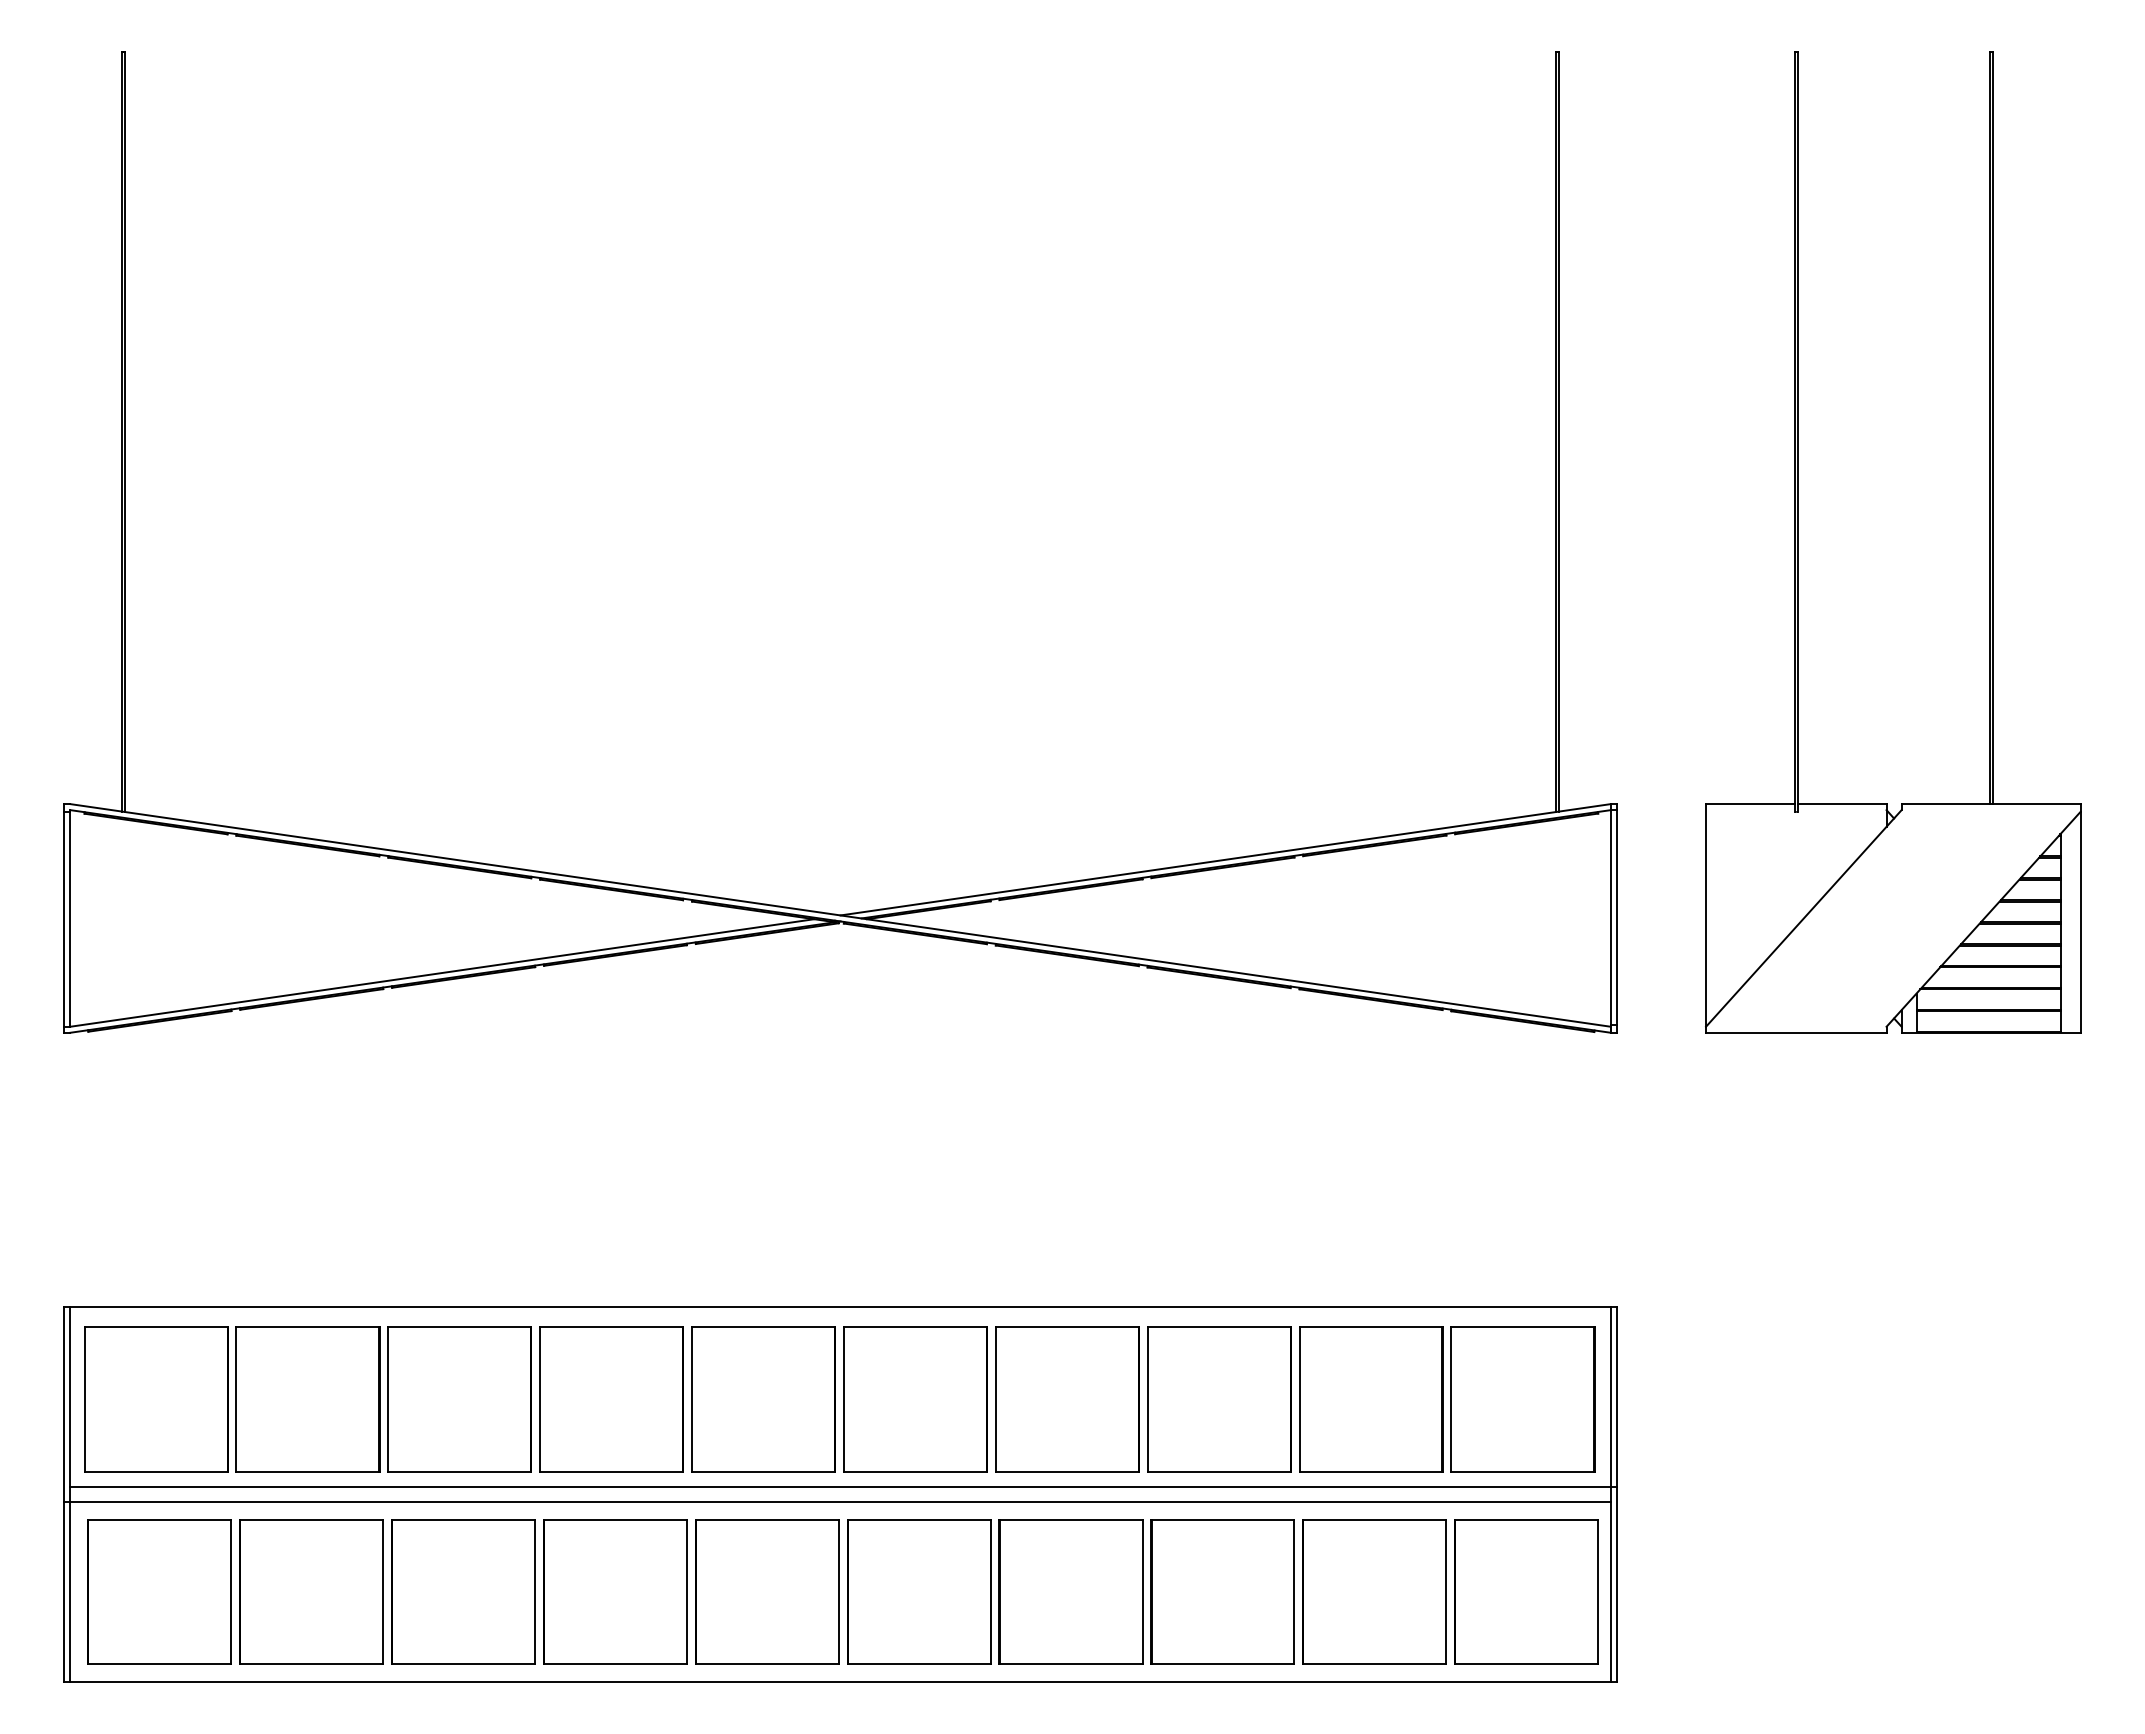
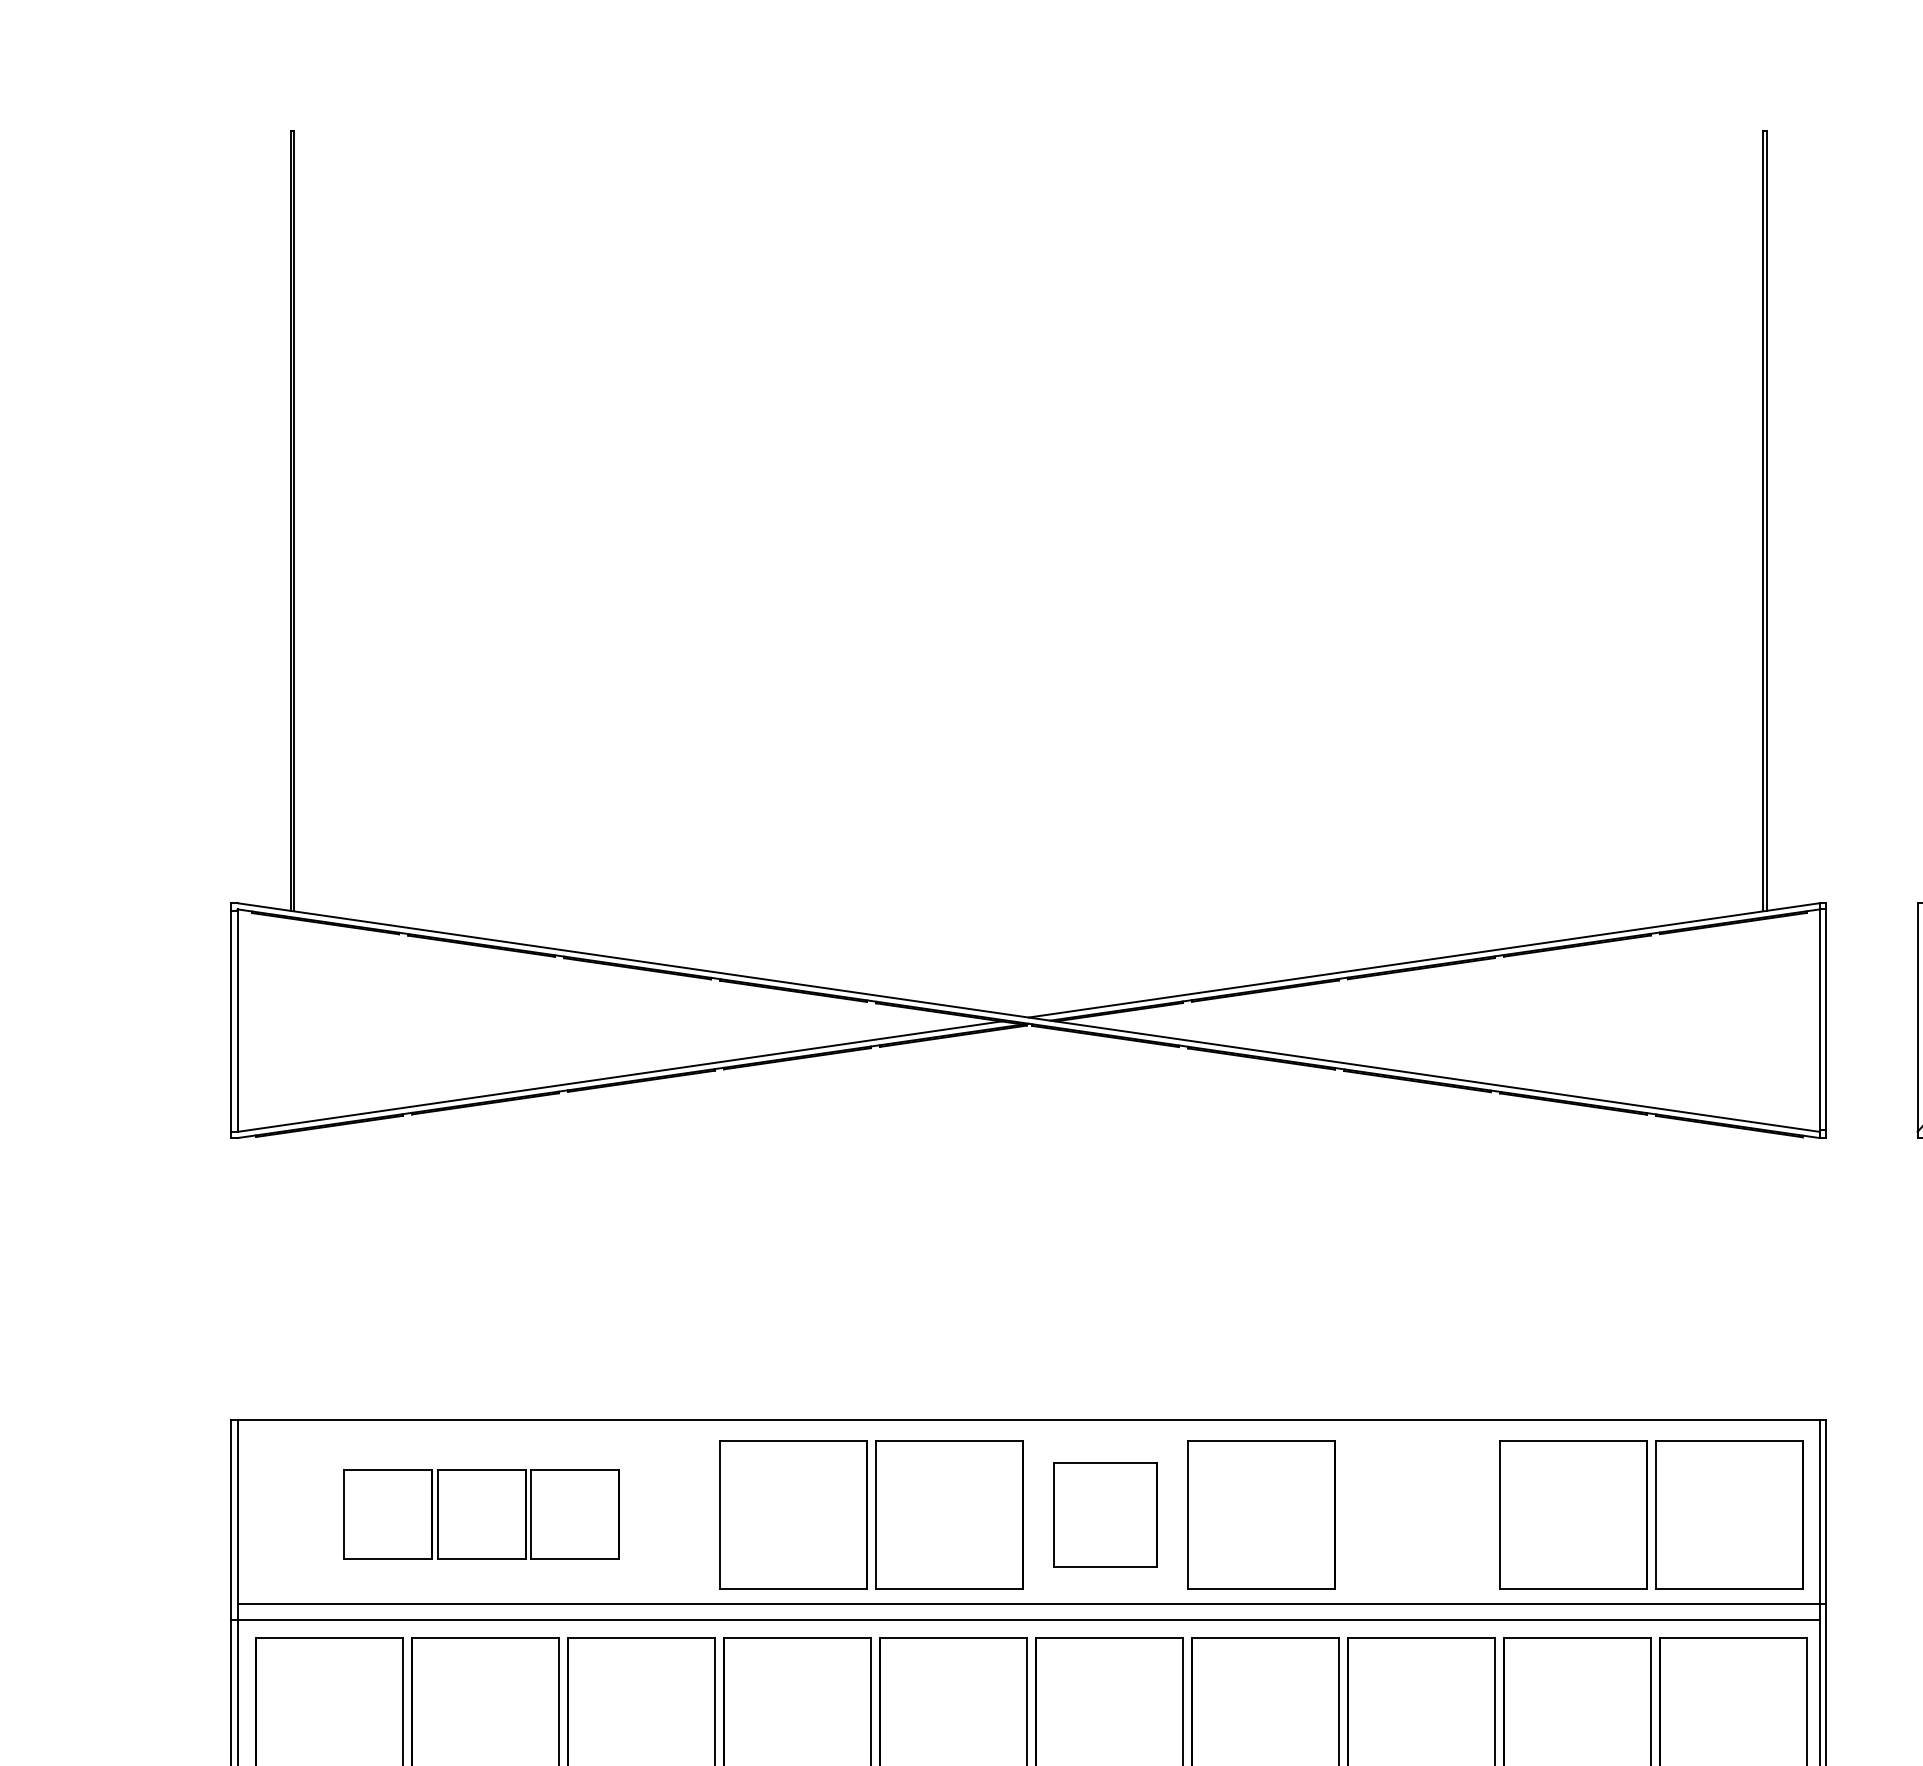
part: (307, 1399) -> (481, 1514), size x0.6
part: (915, 1399) -> (1105, 1514), size x0.7
part: (1219, 1399) -> (1417, 1514), removed

